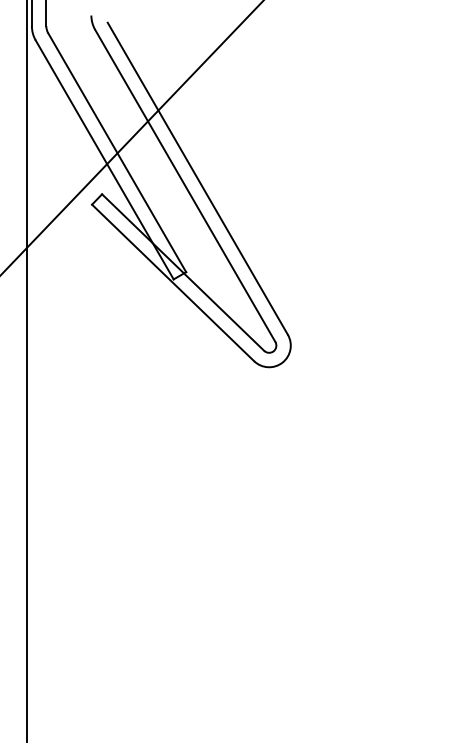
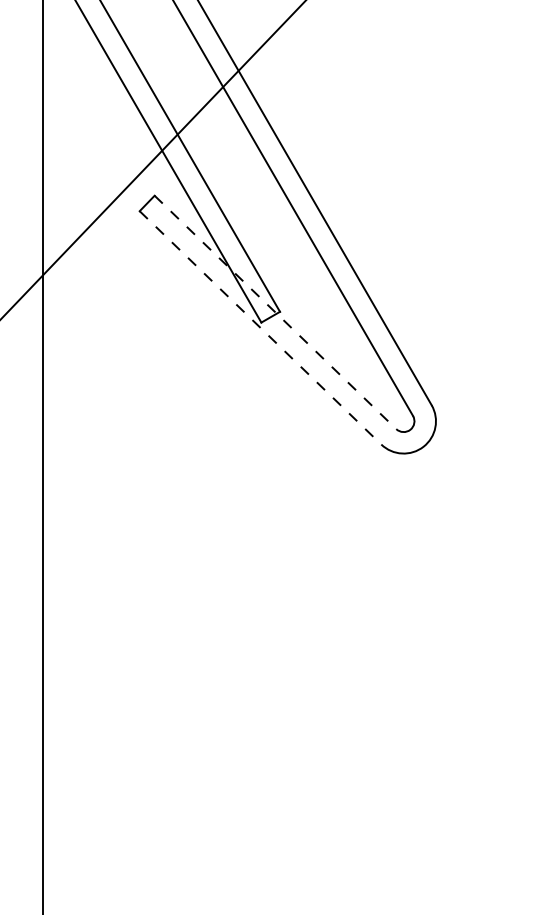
line: (183, 272) -> (276, 312), solid -> dashed
line: (173, 282) -> (261, 327), solid -> dashed

